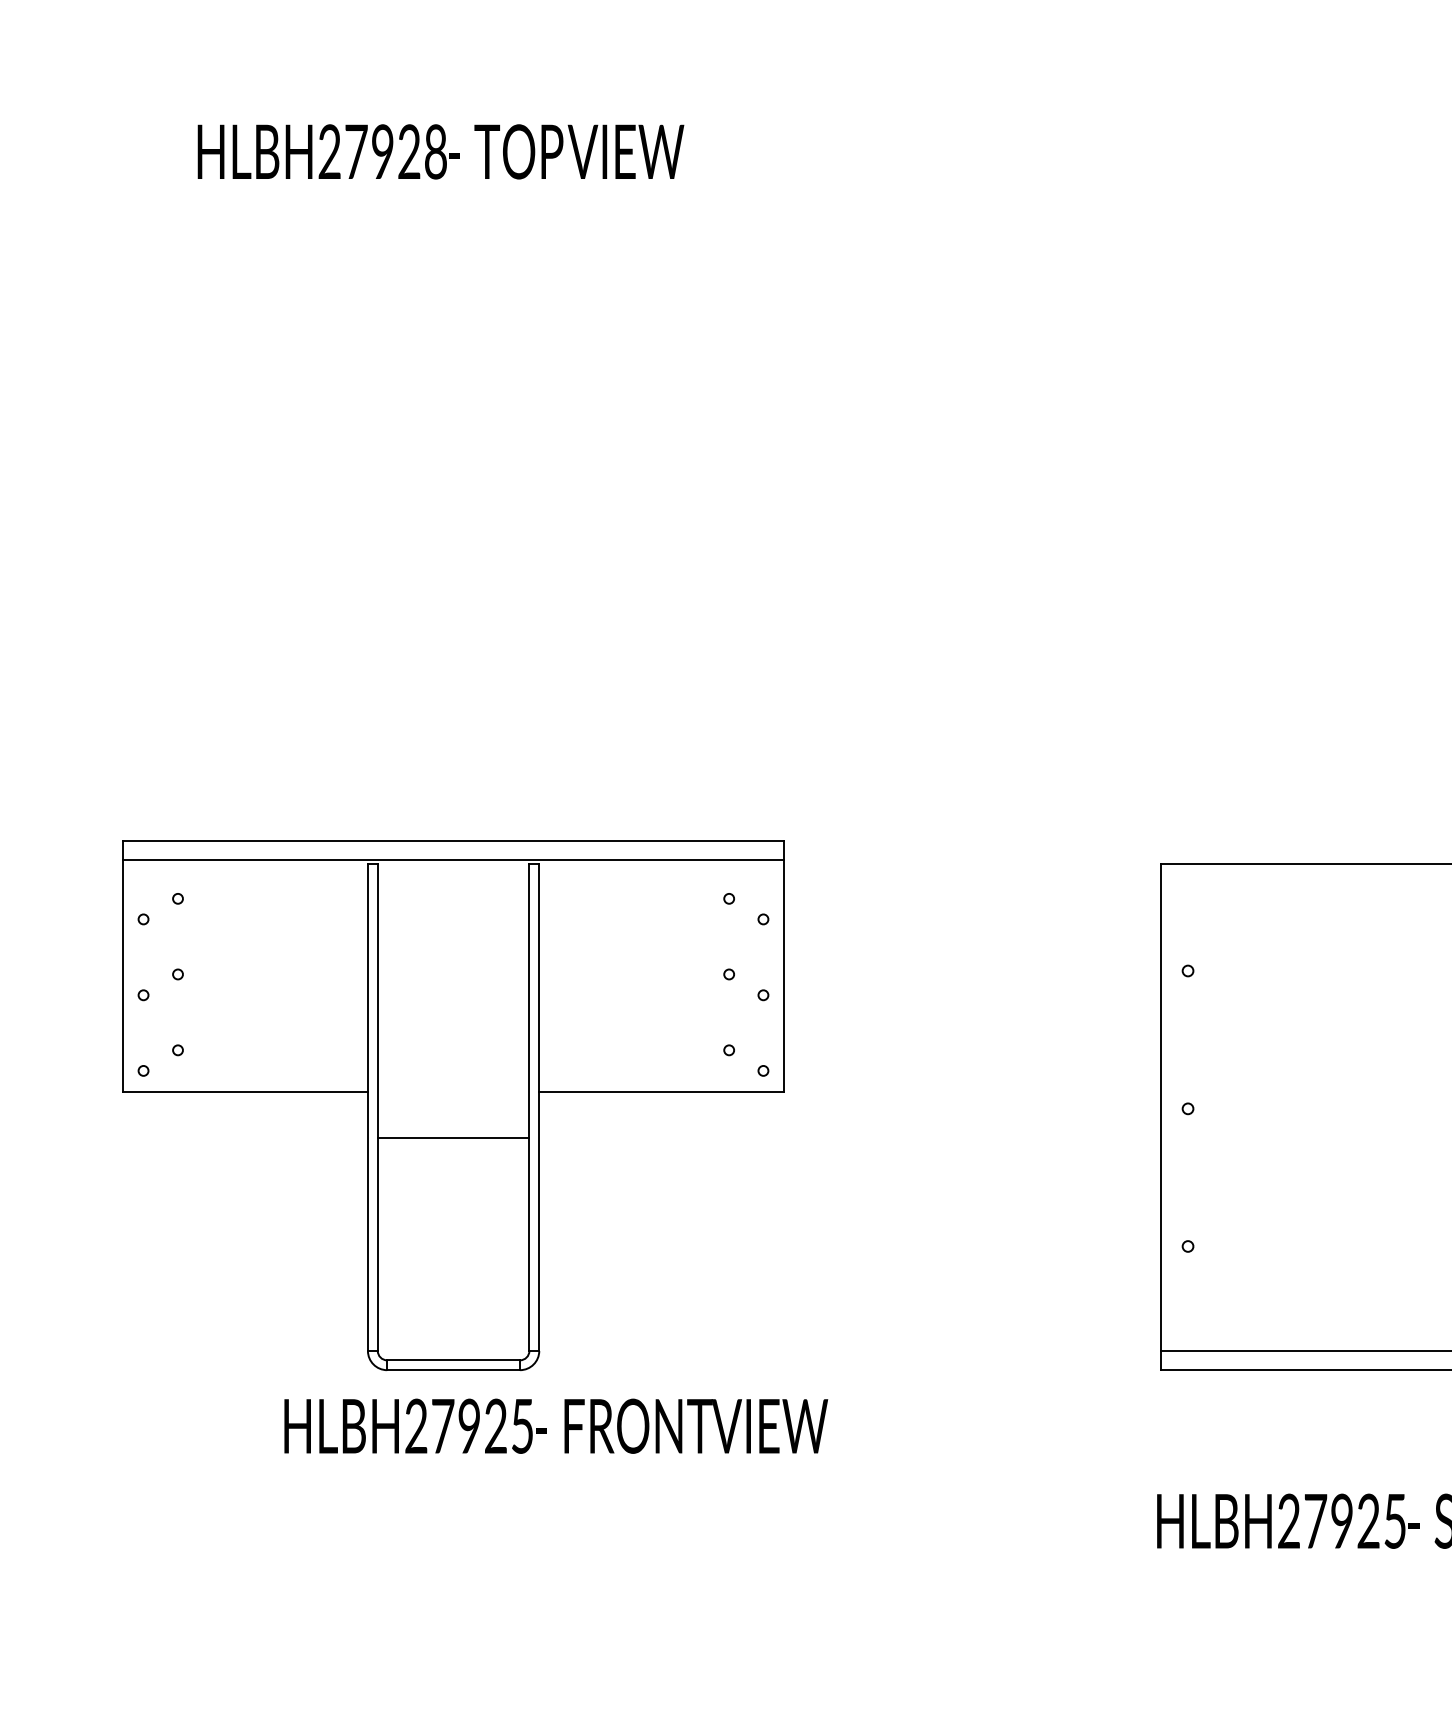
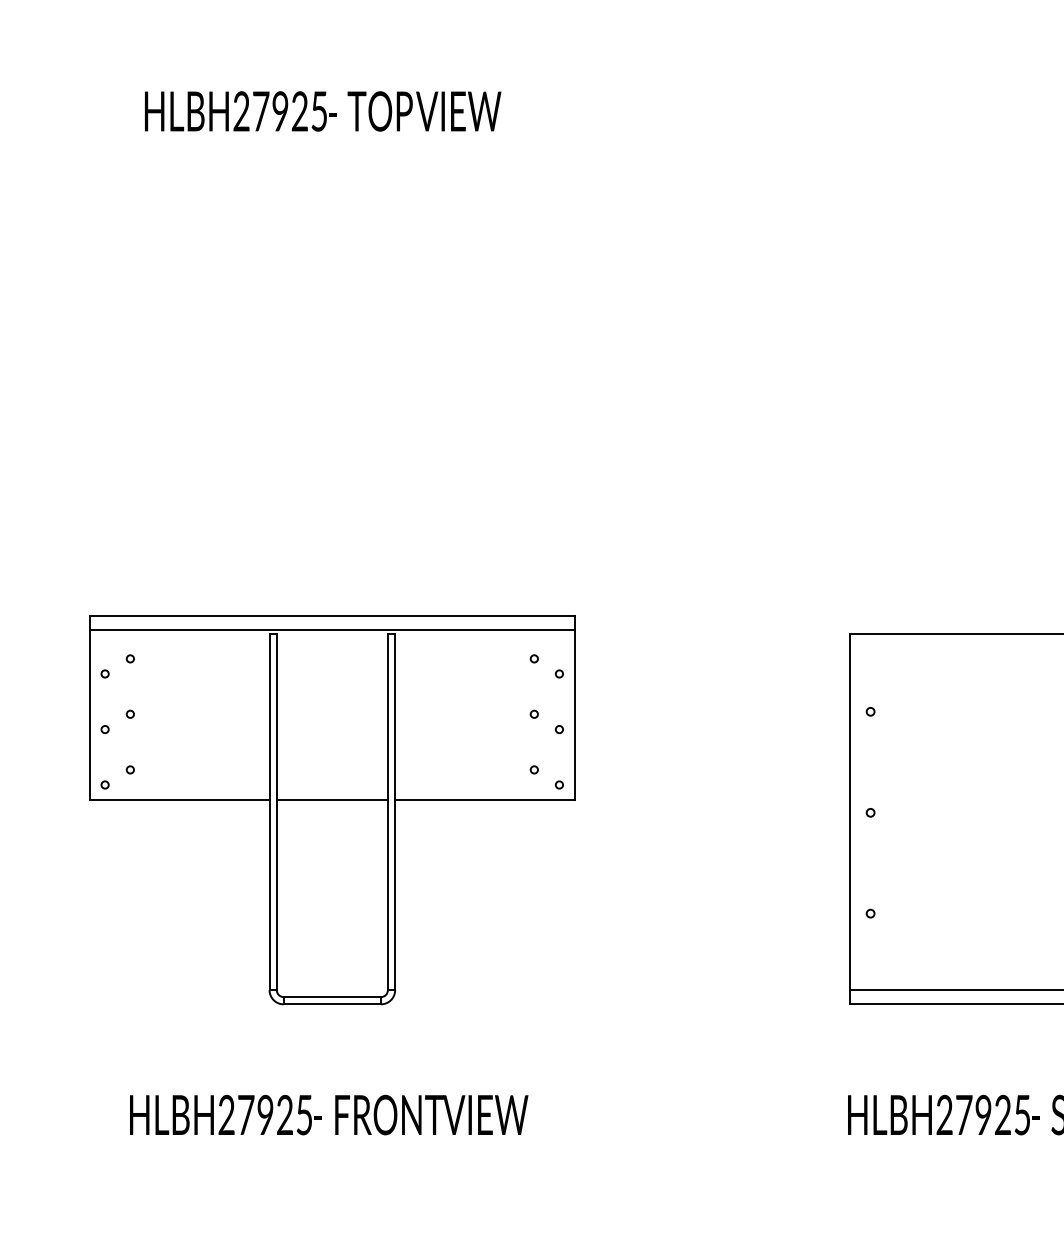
text: (435, 151) -> (319, 111), HLBH27928 -> HLBH27925
line: (453, 1137) -> (332, 800), moved
text: (556, 1425) -> (329, 1114), moved

